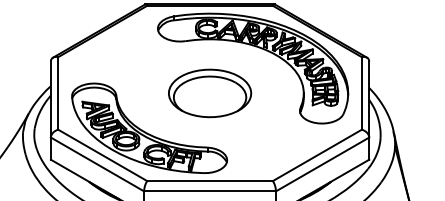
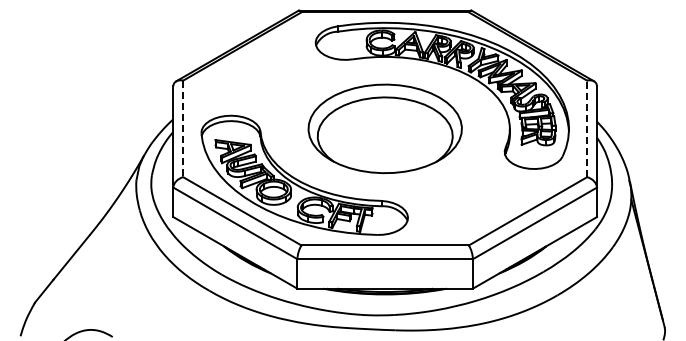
line: (58, 93) -> (183, 129), solid -> dashed
part: (209, 93) -> (384, 128), size x1.4
line: (362, 93) -> (587, 128), solid -> dashed

